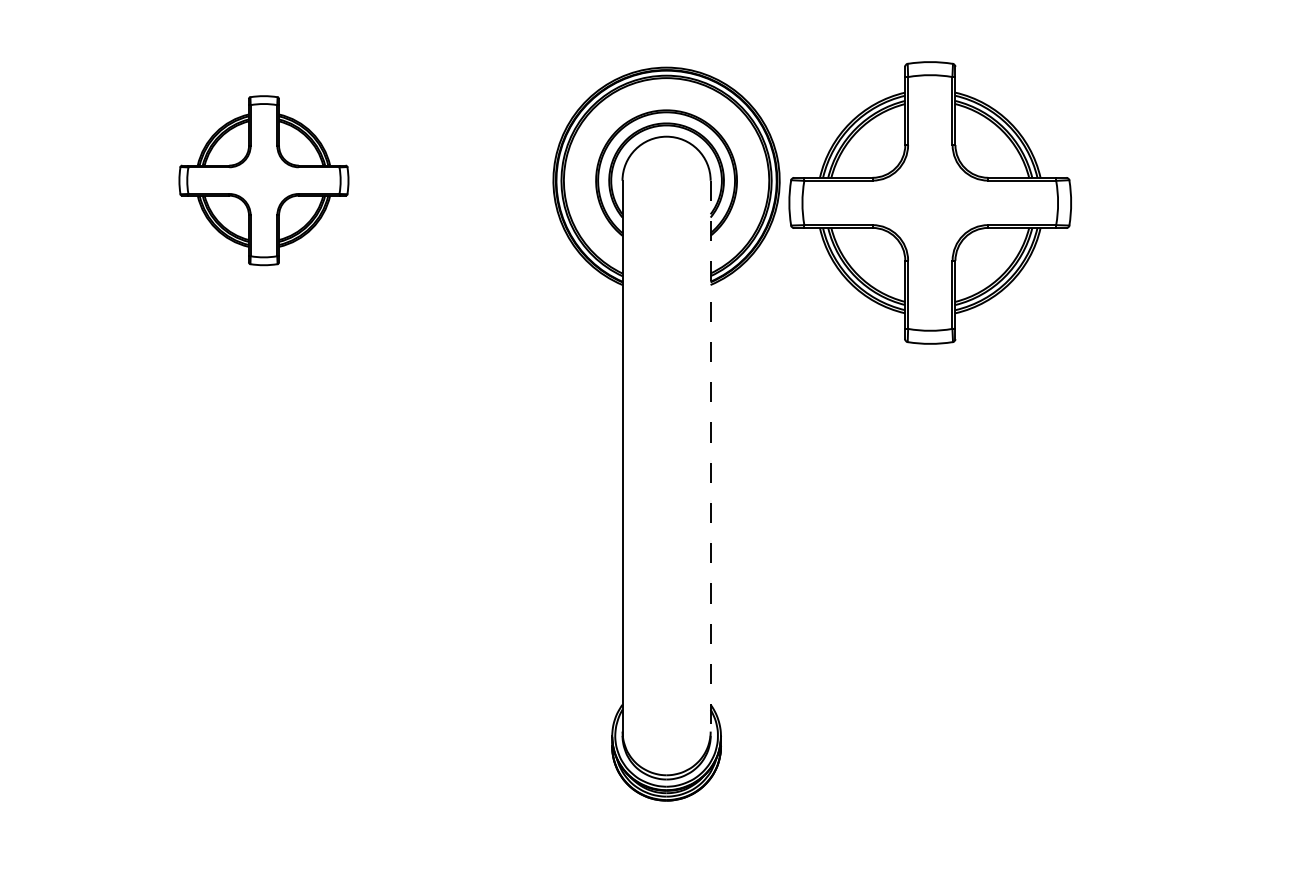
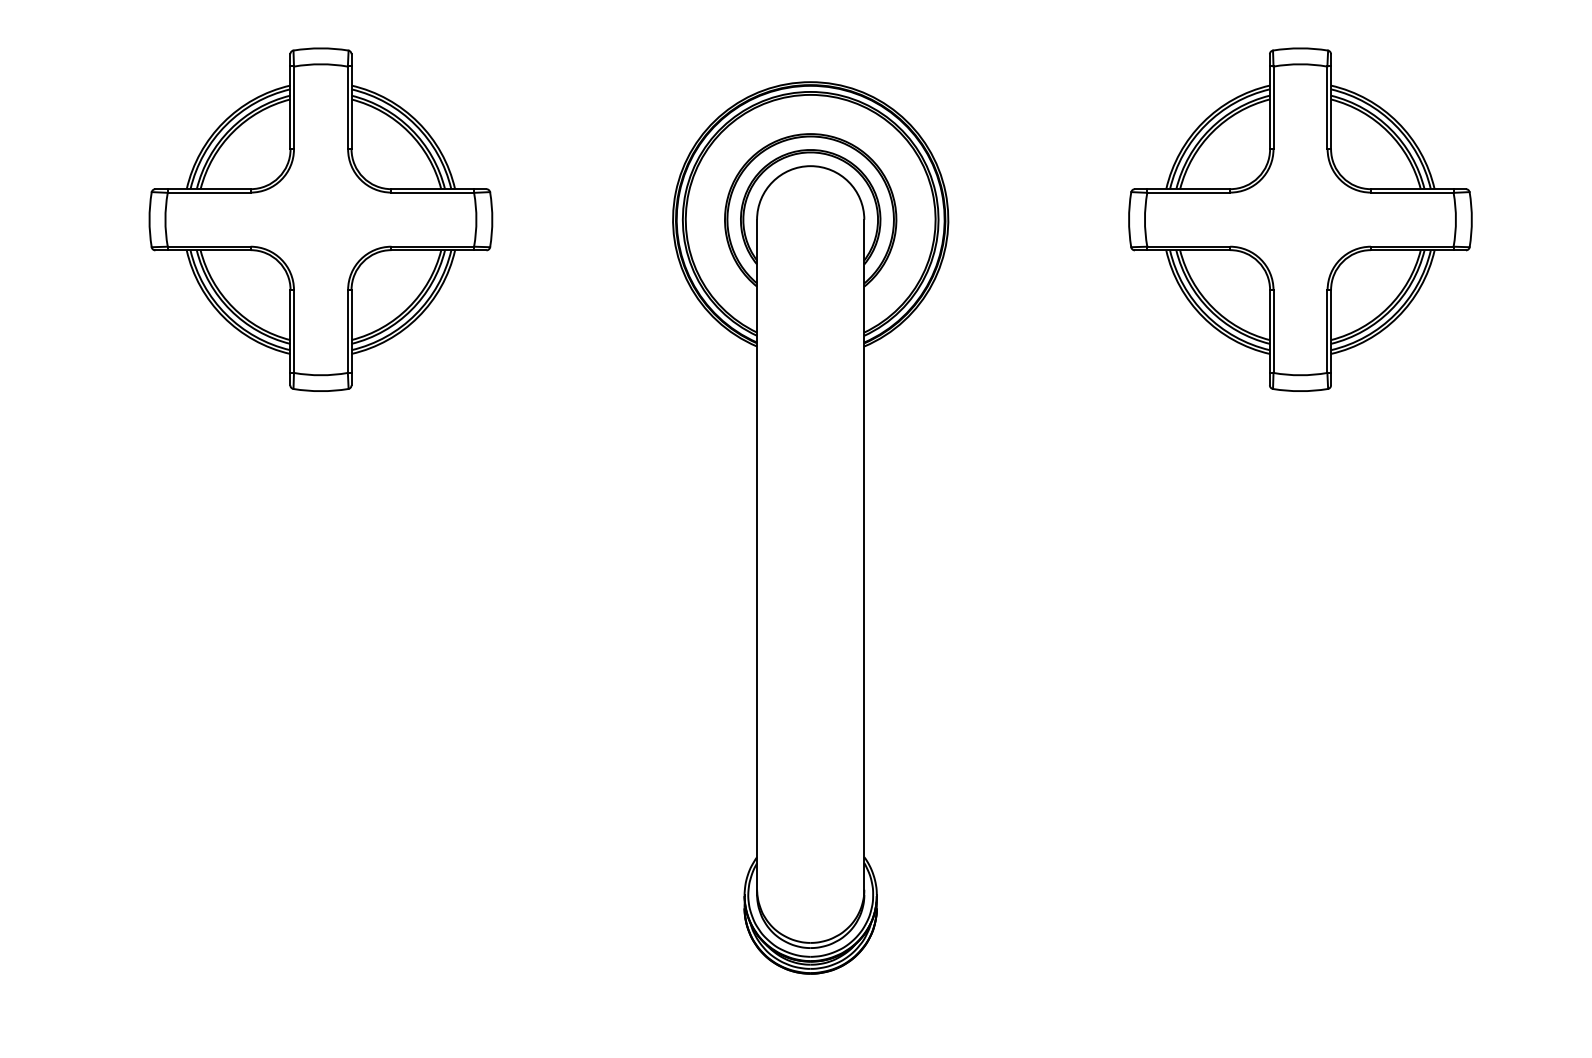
part: (263, 180) -> (320, 219), size x1.67
part: (930, 202) -> (1300, 219), moved
line: (710, 458) -> (864, 557), dashed -> solid

